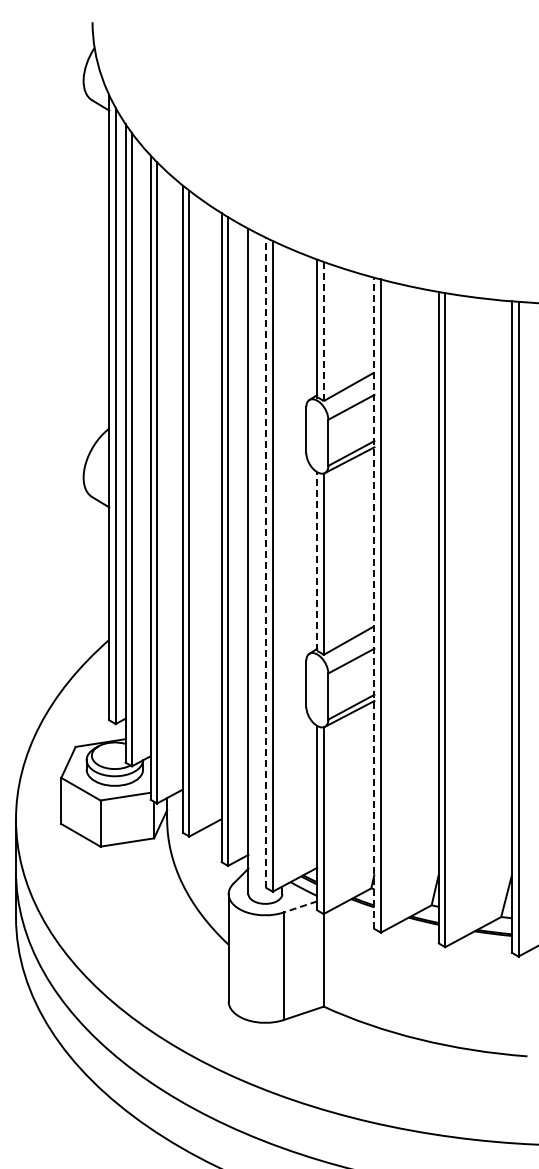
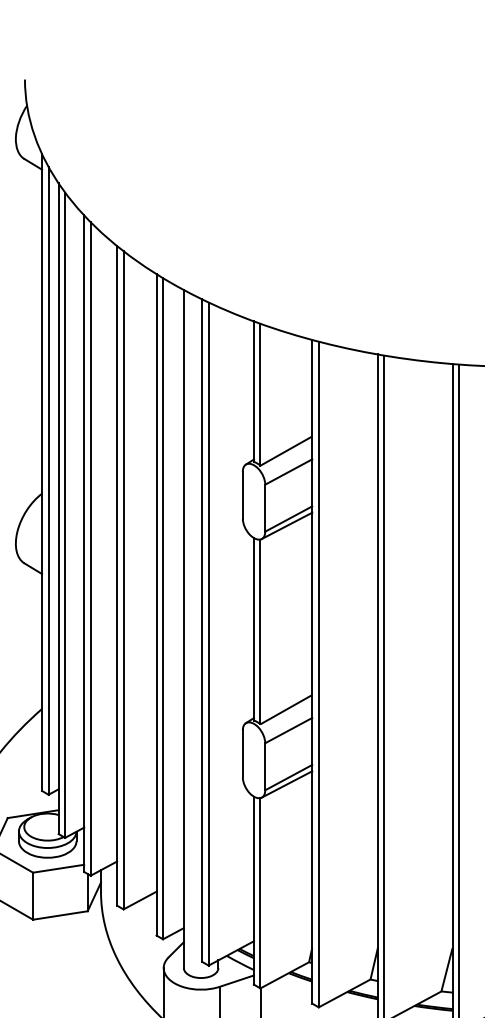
line: (323, 331) -> (260, 394), dashed -> solid
line: (317, 561) -> (254, 629), dashed -> solid
line: (266, 562) -> (202, 630), dashed -> solid
line: (374, 603) -> (312, 671), dashed -> solid
line: (300, 906) -> (236, 980), dashed -> solid

